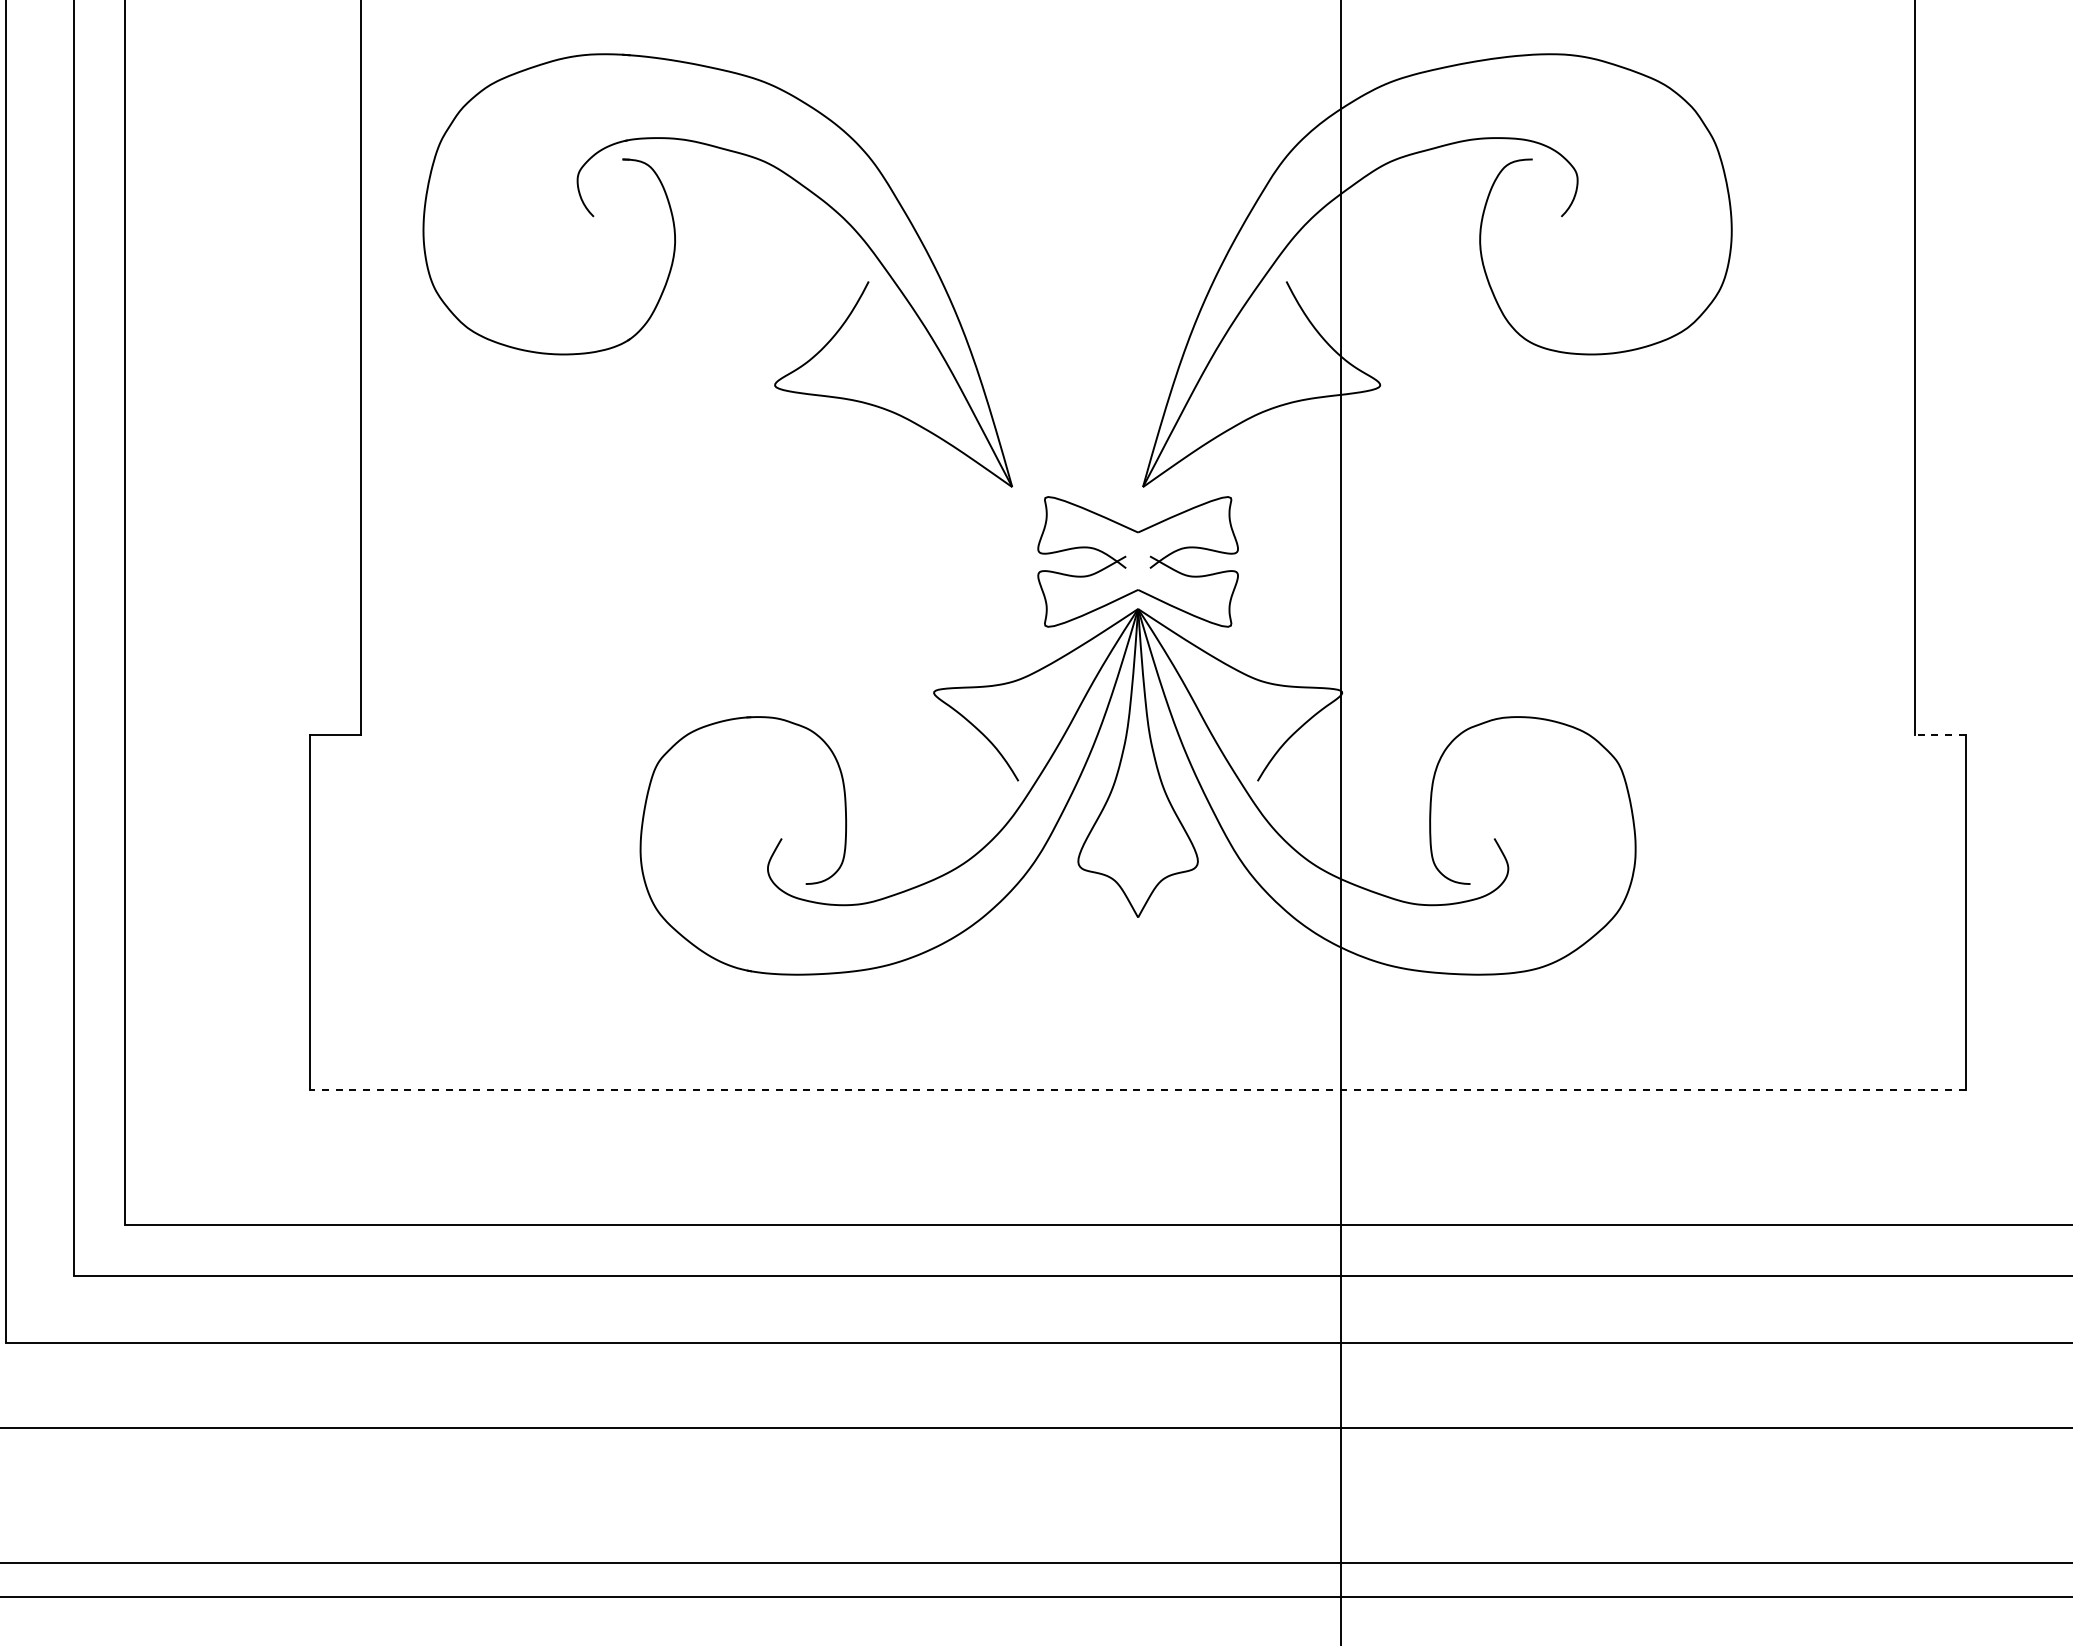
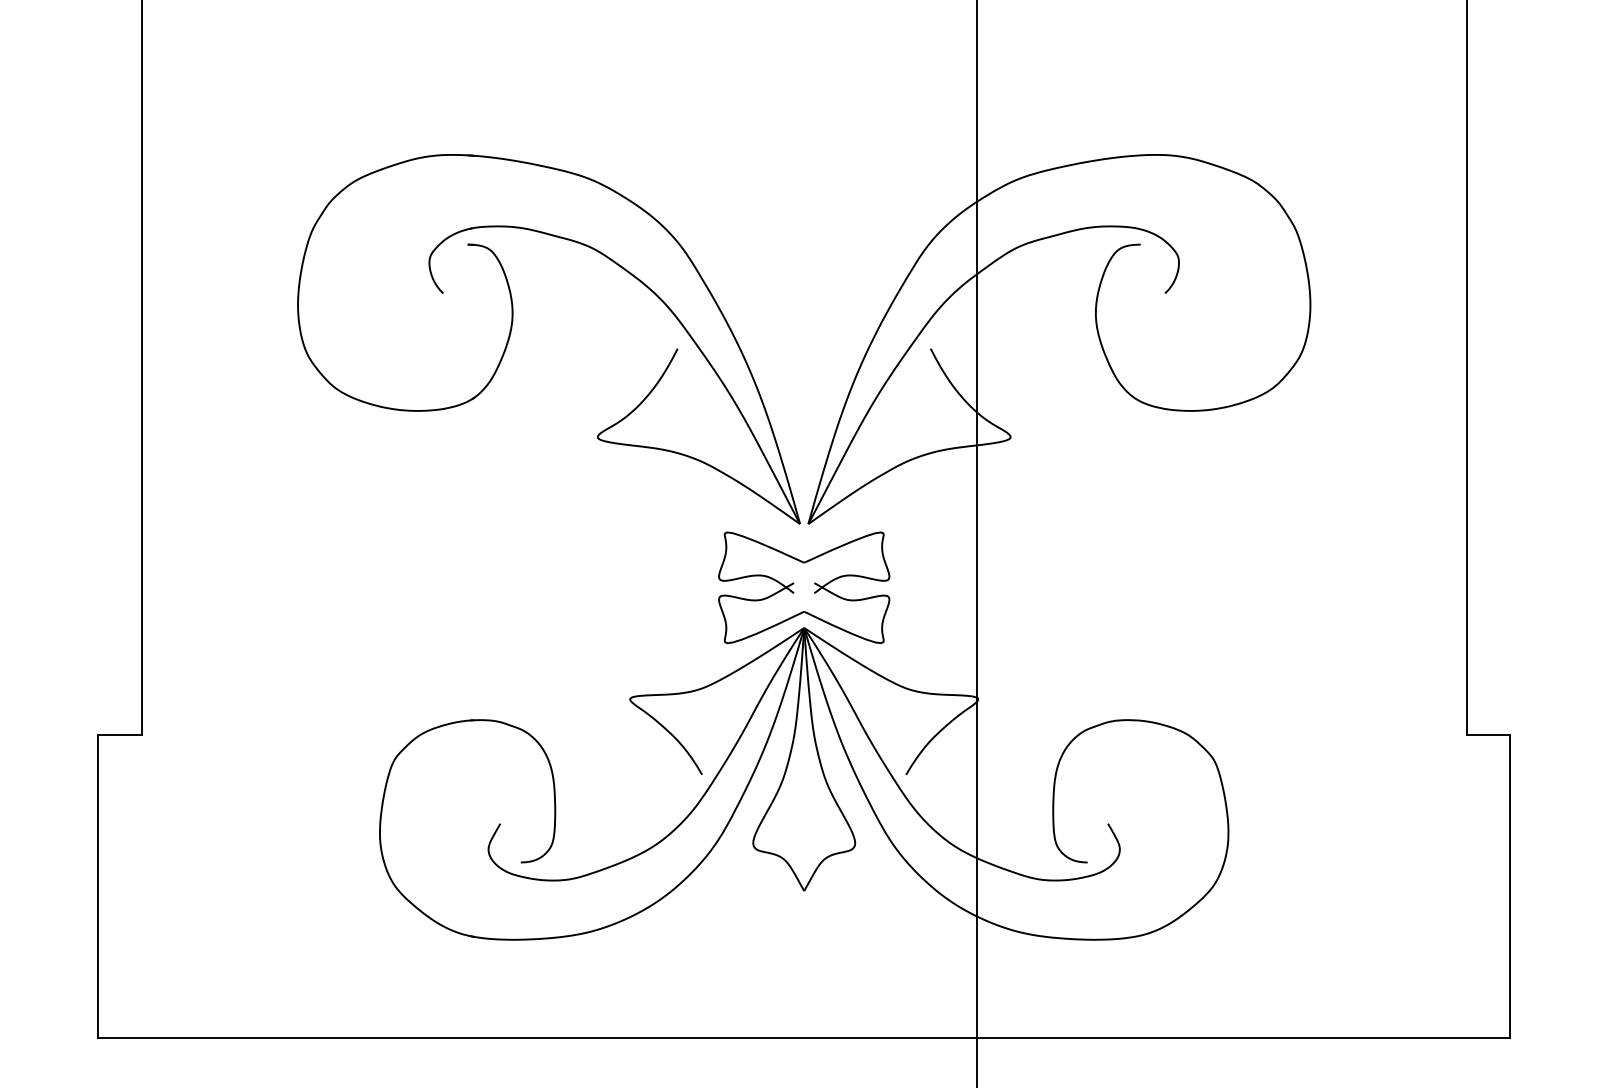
part: (674, 259) -> (512, 329), moved
line: (1940, 734) -> (1488, 734), dashed -> solid
line: (1138, 1089) -> (804, 1037), dashed -> solid

